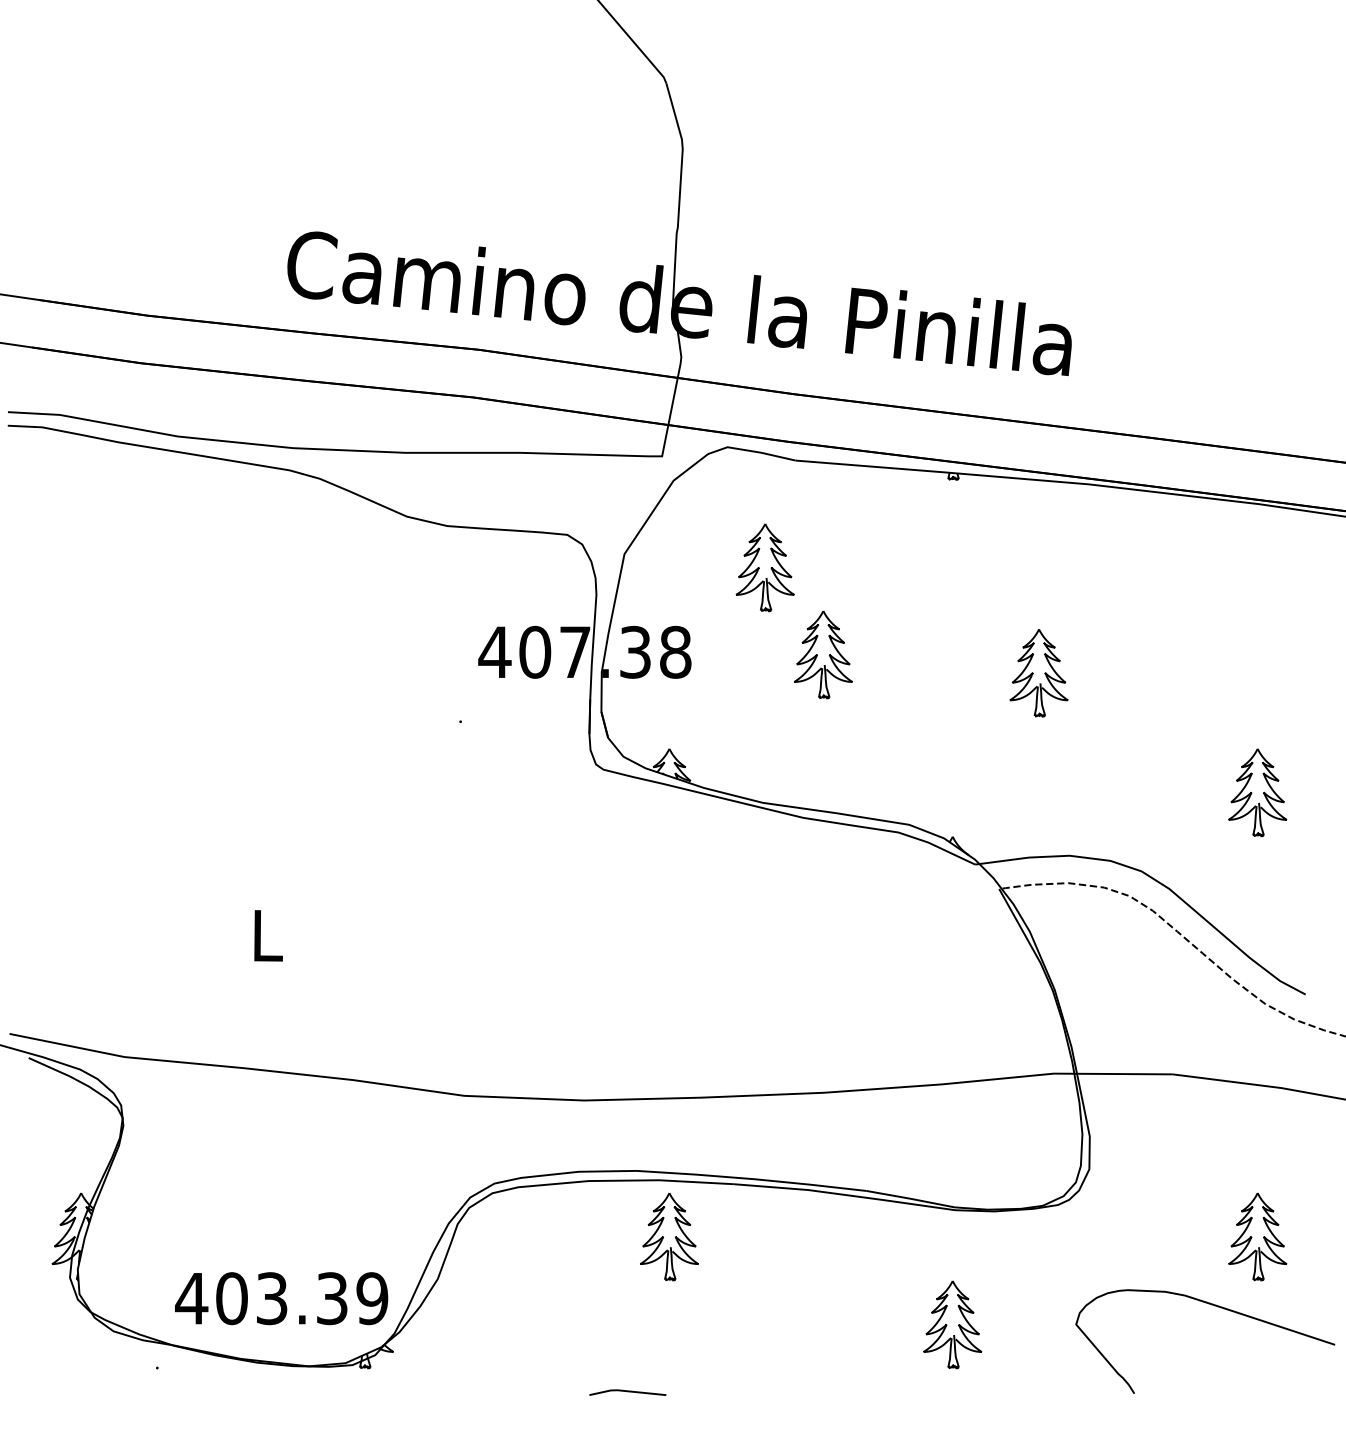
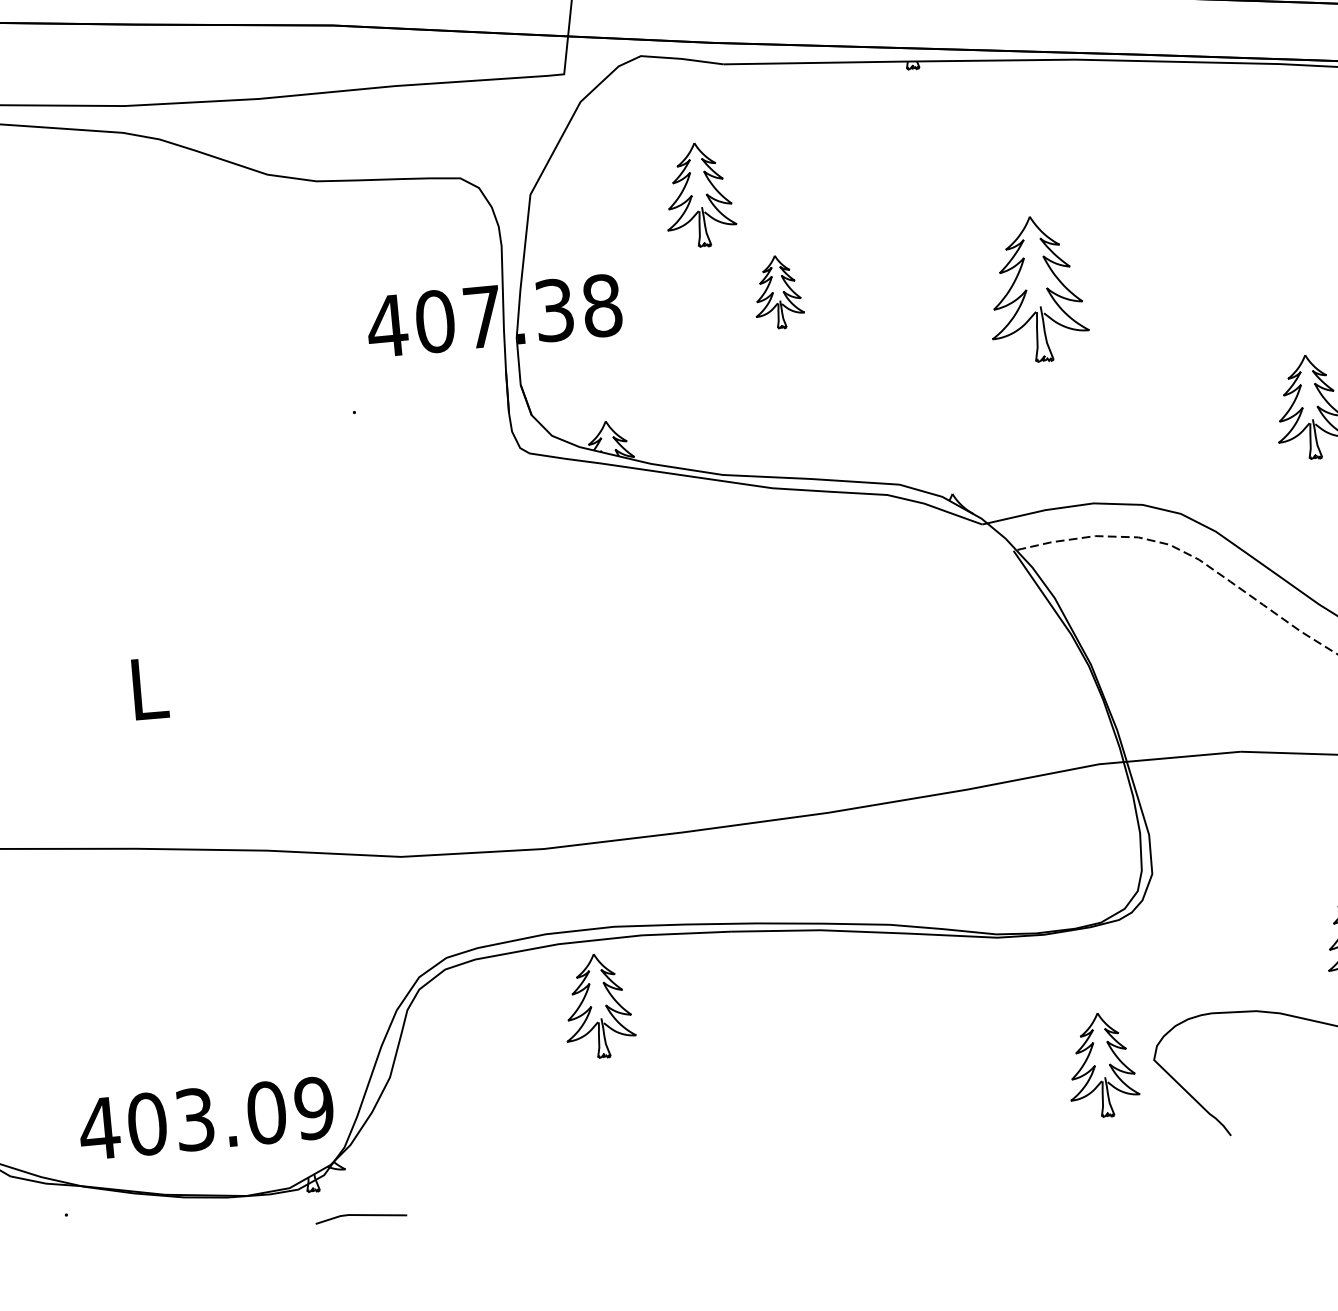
part: (823, 654) -> (778, 291), size x0.7
part: (1038, 673) -> (1036, 290), size x1.4
part: (669, 1237) -> (598, 1006), moved
text: (332, 1298) -> (266, 1112), 403.39 -> 403.09
part: (952, 1324) -> (1102, 1064), moved
line: (627, 1392) -> (360, 1216), moved

